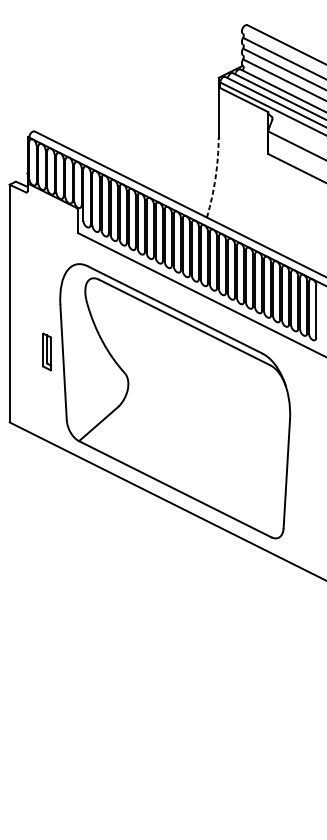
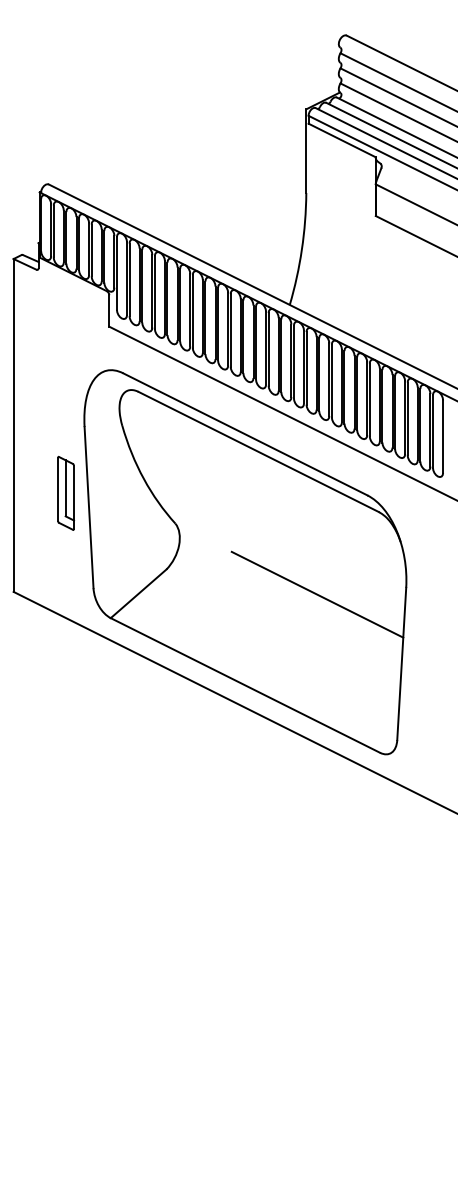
arc: (215, 177) -> (301, 249), dashed -> solid
part: (46, 351) -> (65, 492), size x1.43
line: (226, 424) -> (317, 594), added

